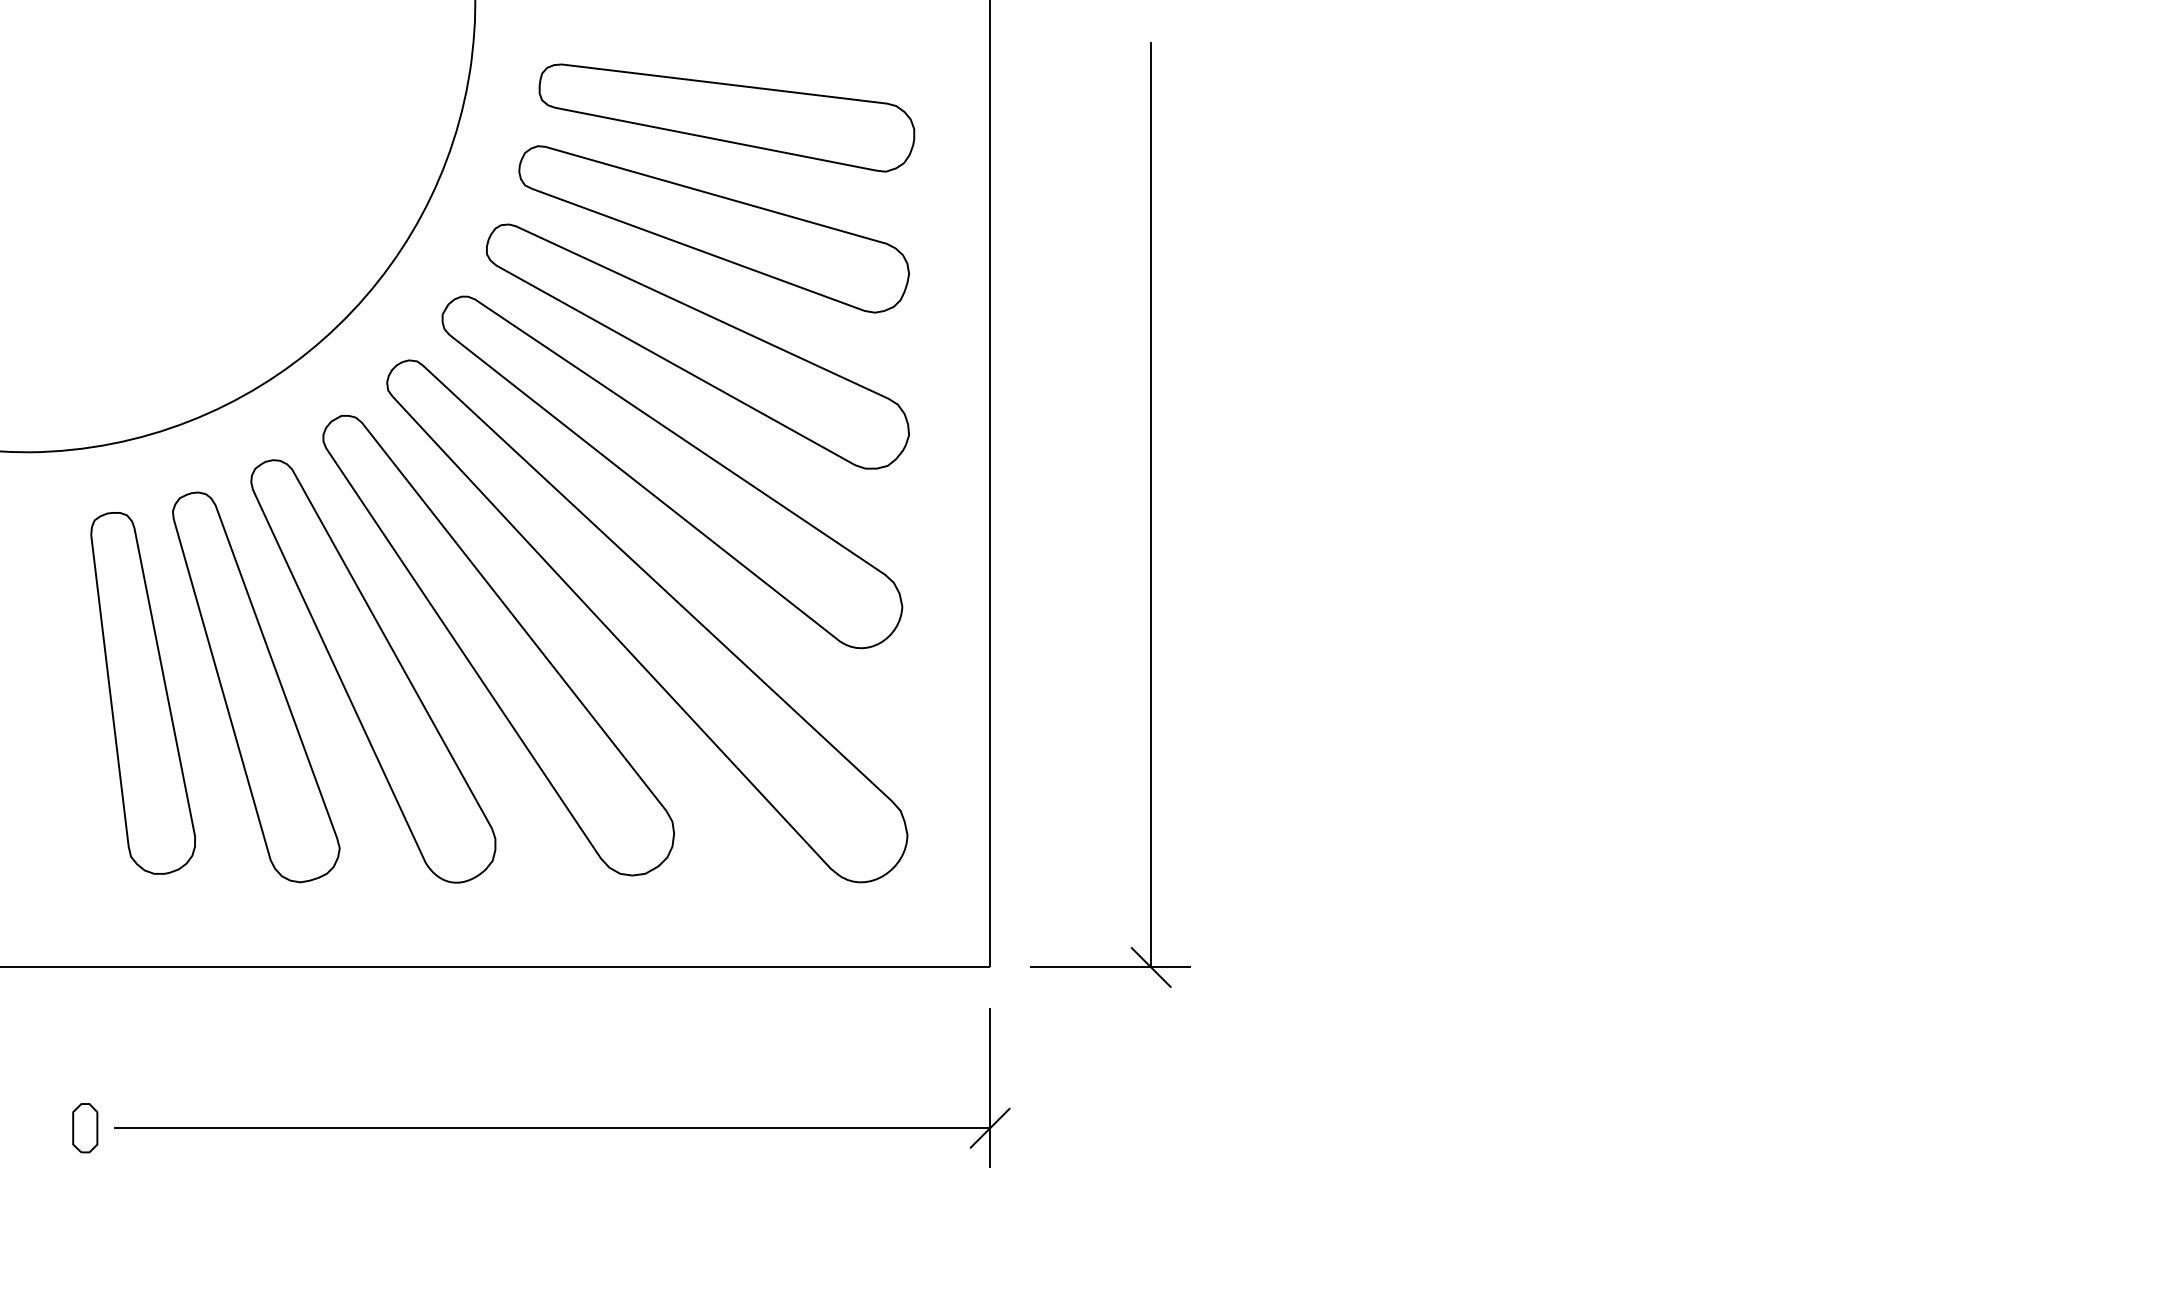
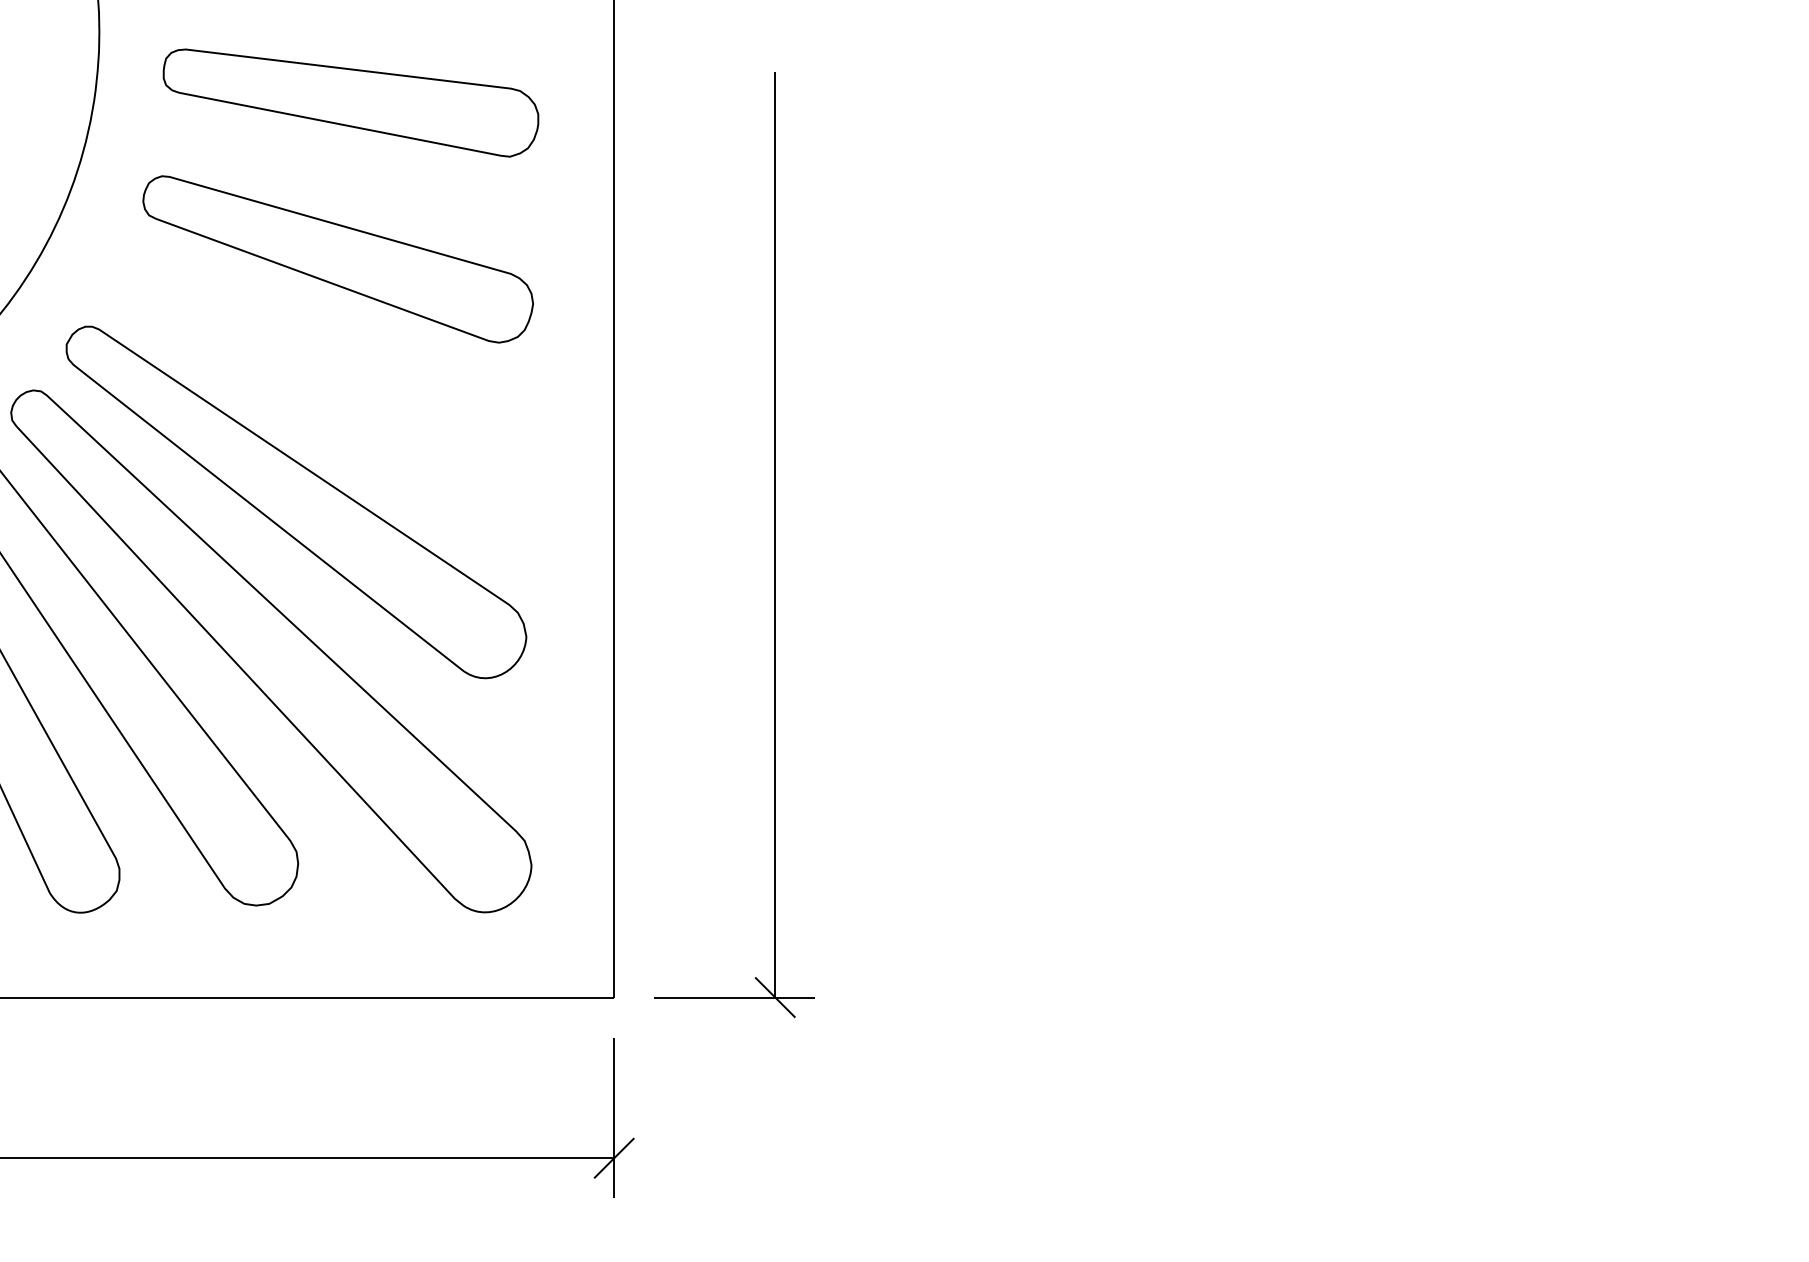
part: (726, 117) -> (350, 102), moved
part: (697, 346) -> (321, 376), removed

